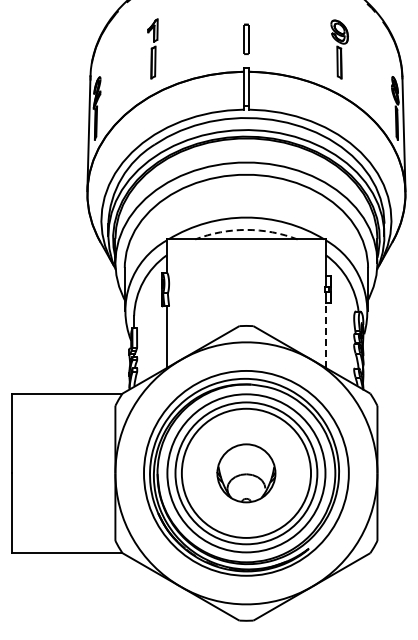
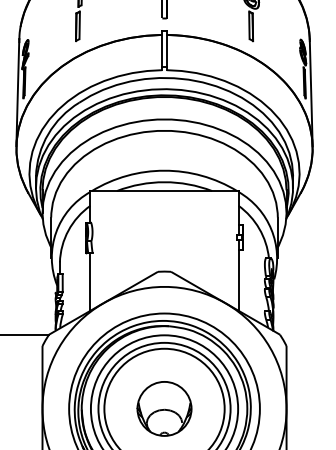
arc: (246, 229) -> (164, 181), dashed -> solid
line: (325, 335) -> (238, 280), dashed -> solid

